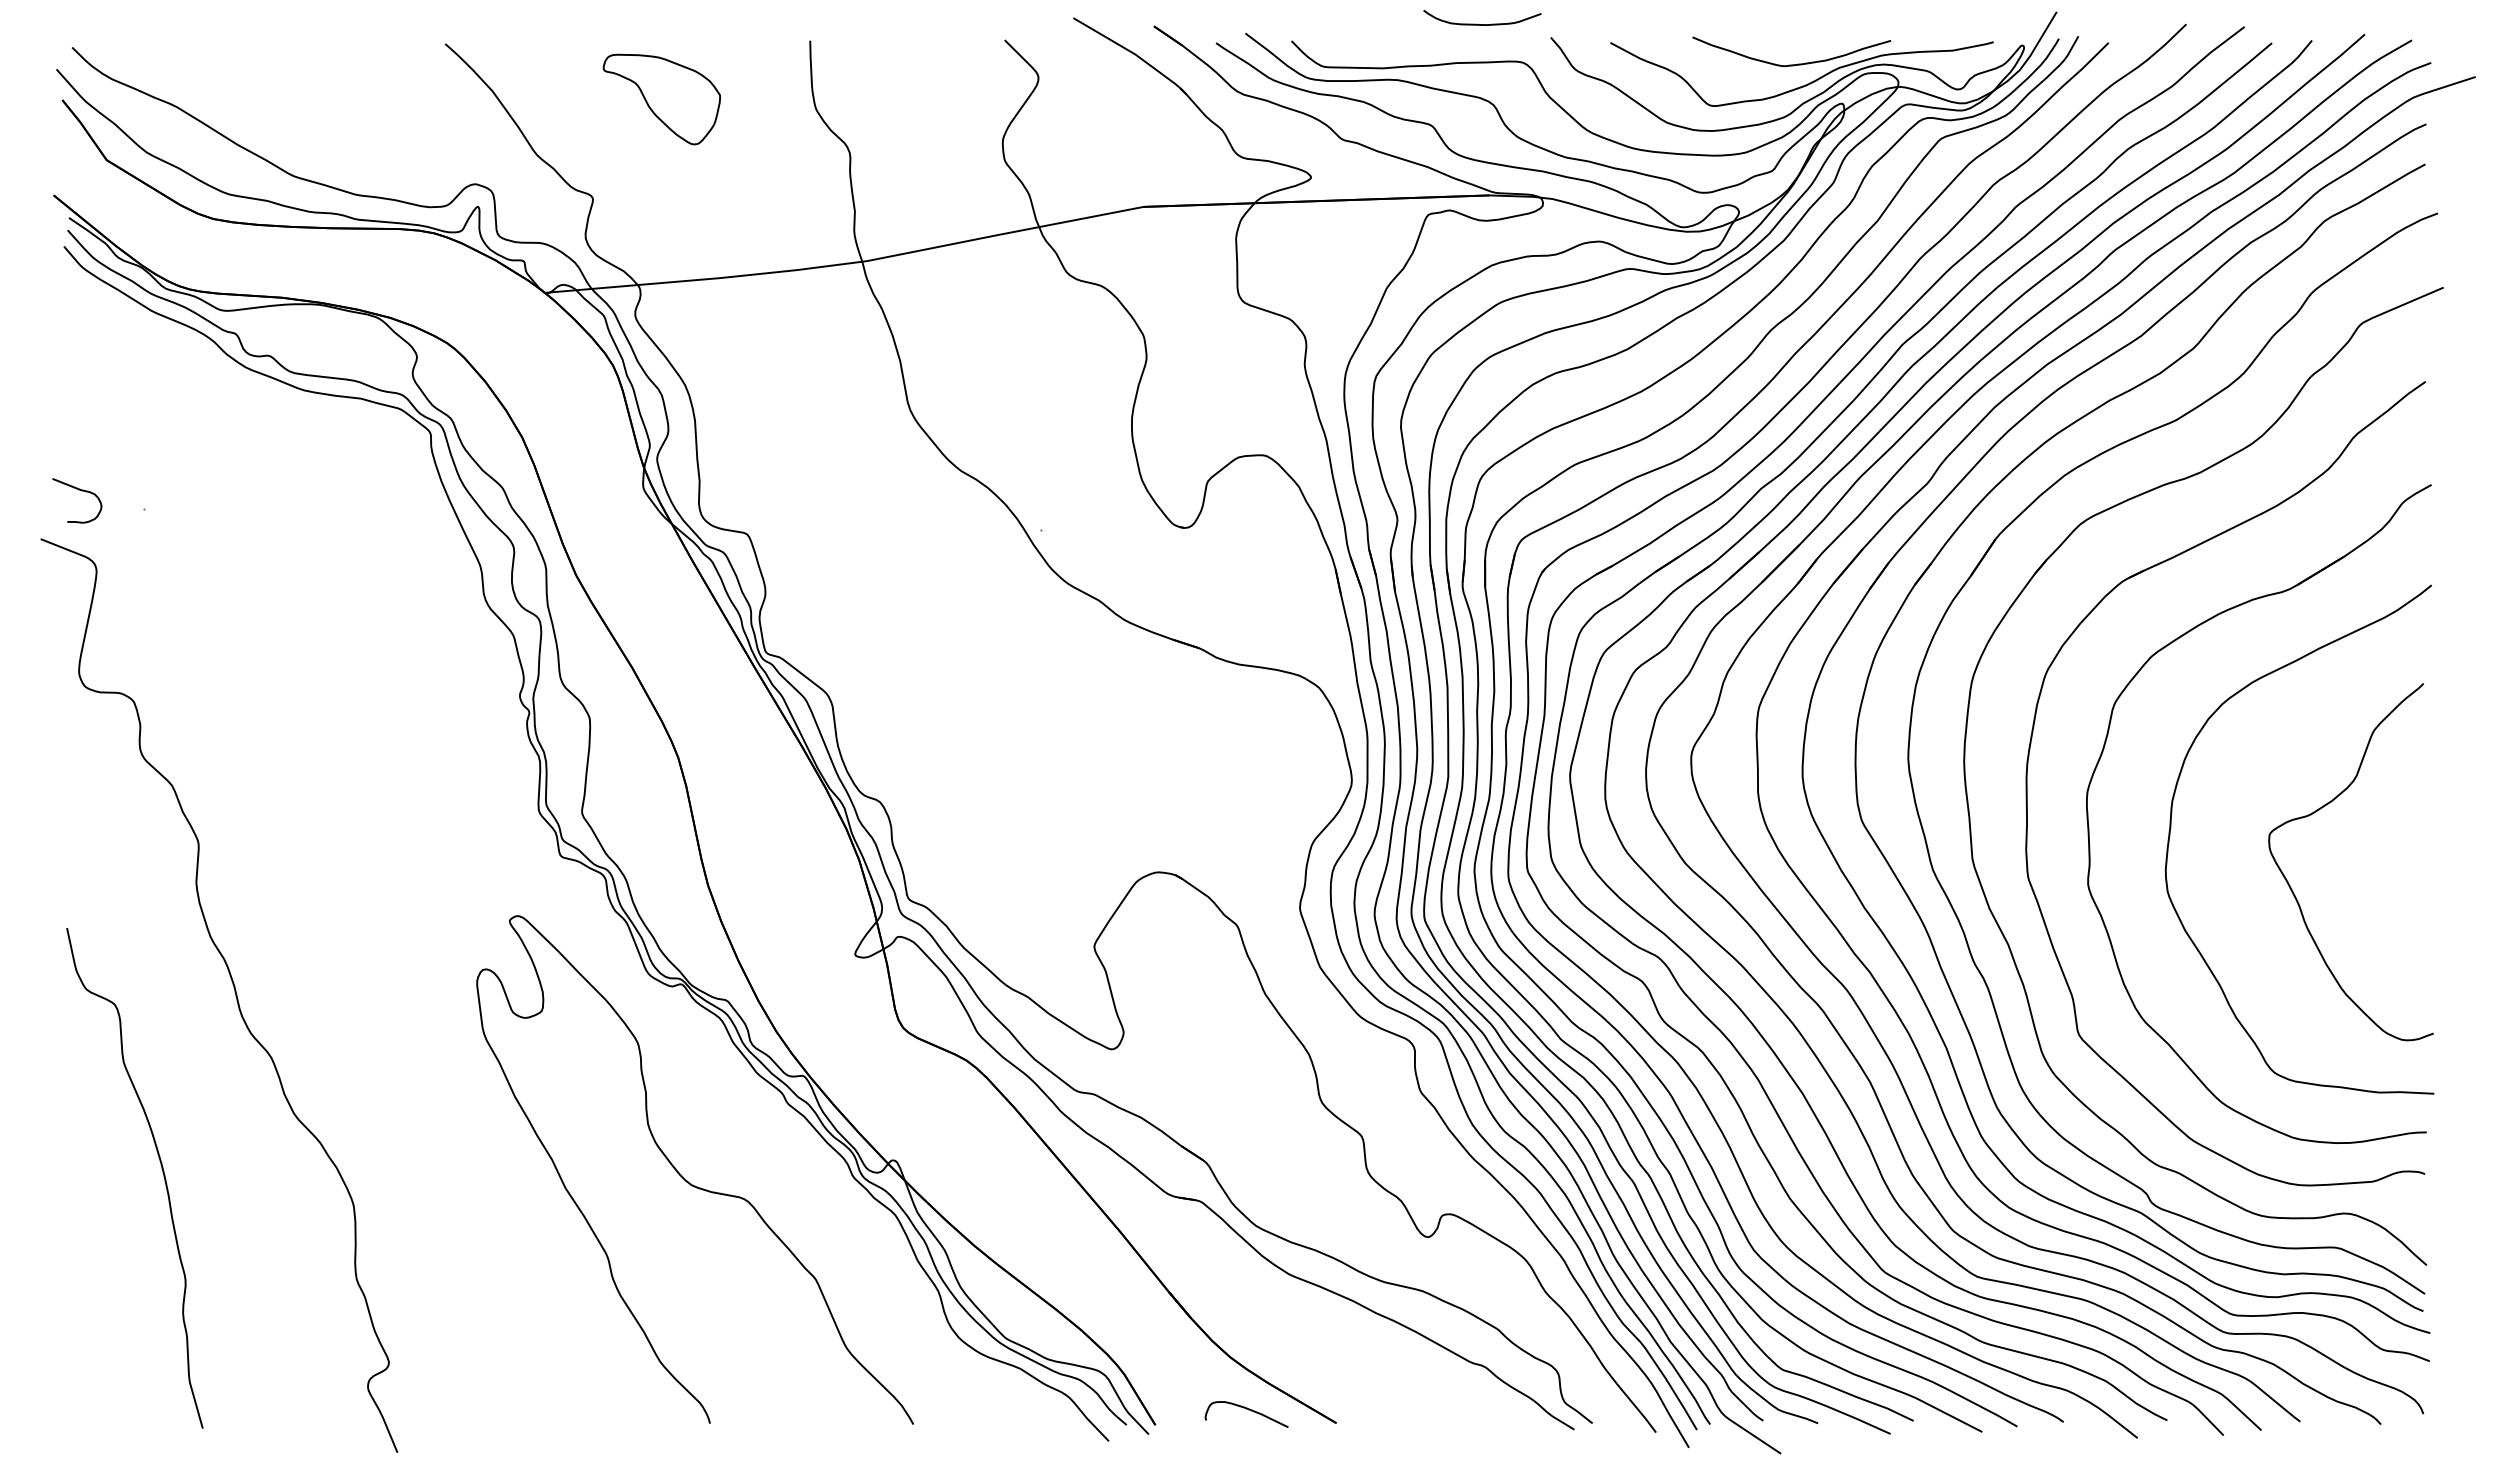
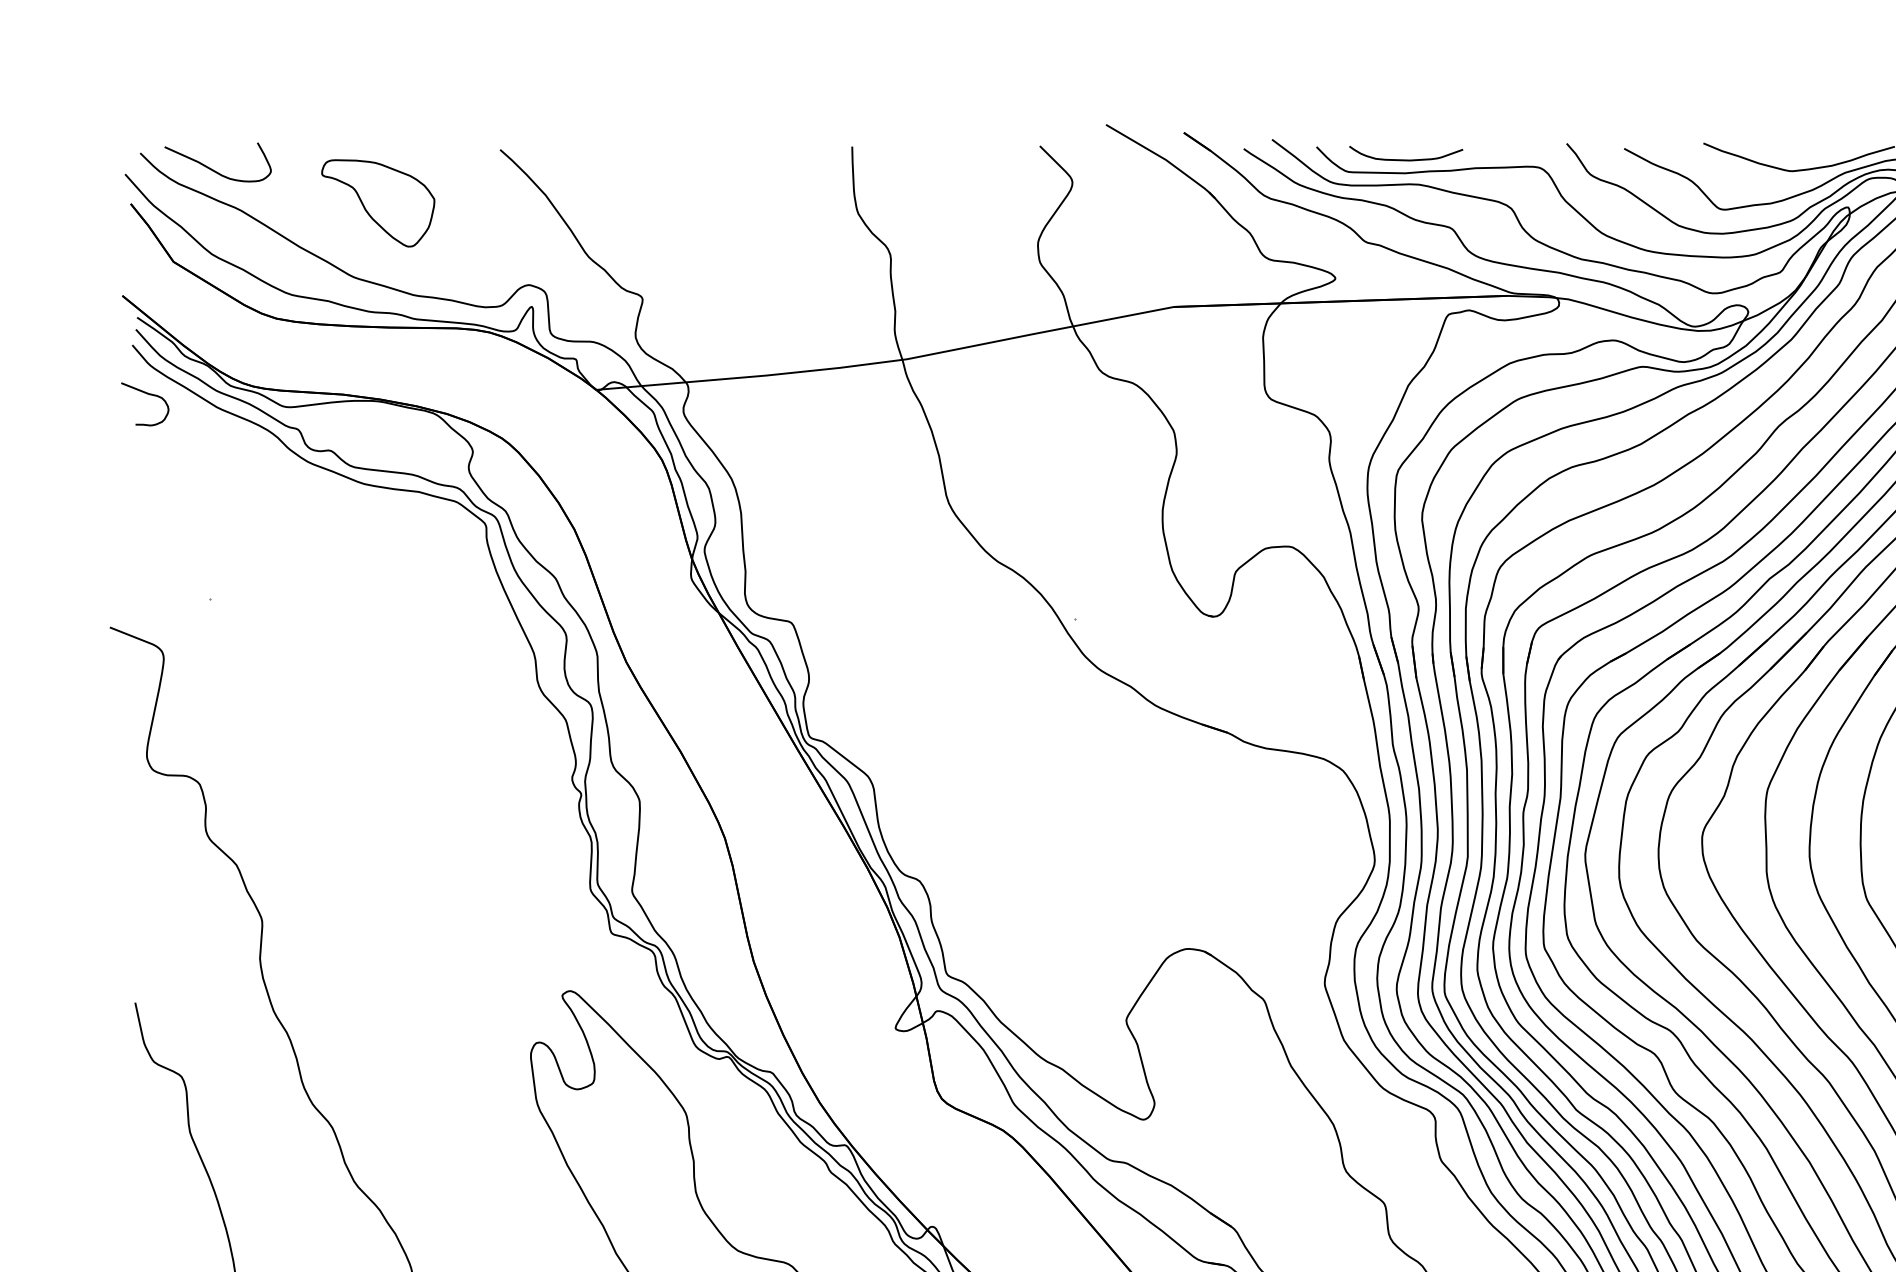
curve: (1482, 24) -> (1406, 159), moved
curve: (148, 64) -> (213, 169), added
part: (661, 99) -> (377, 203), moved
curve: (81, 491) -> (149, 395), moved

